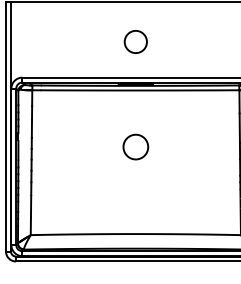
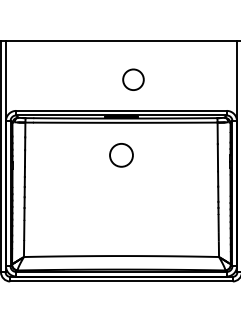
circle: (135, 41) -> (133, 79), moved
circle: (135, 147) -> (121, 155), moved

